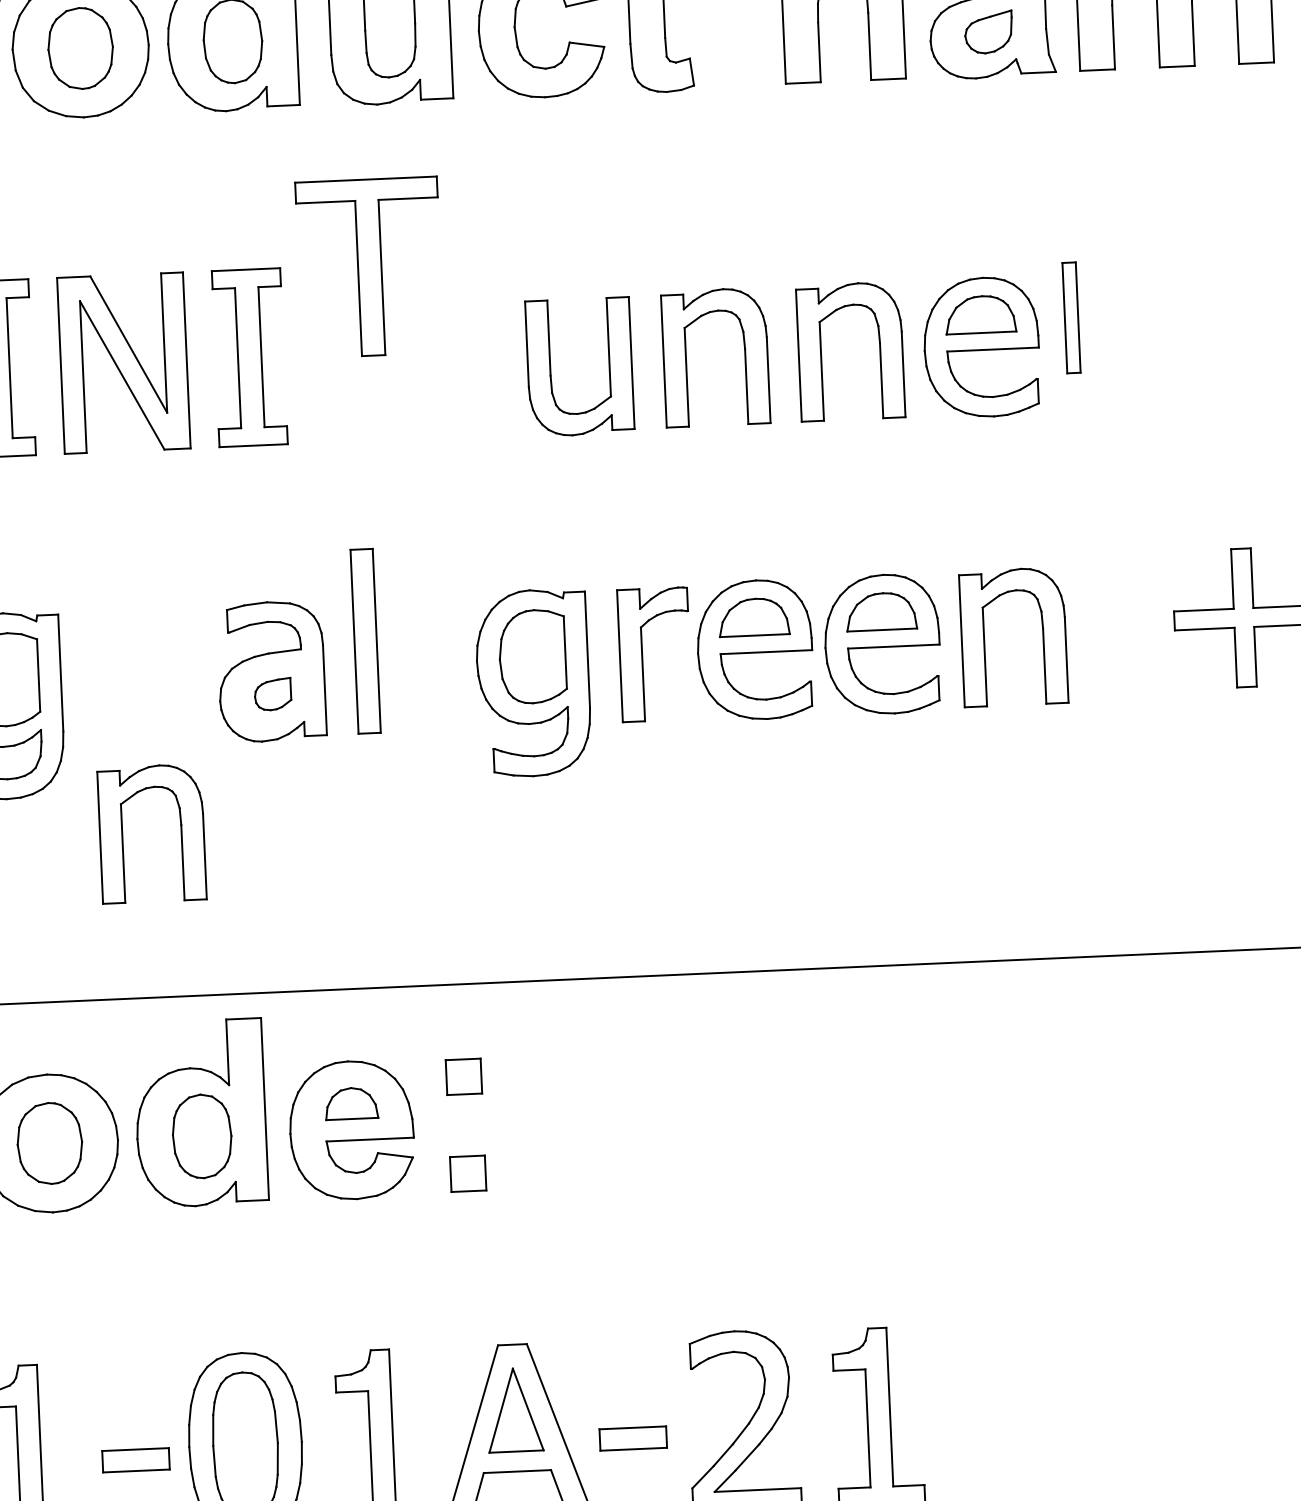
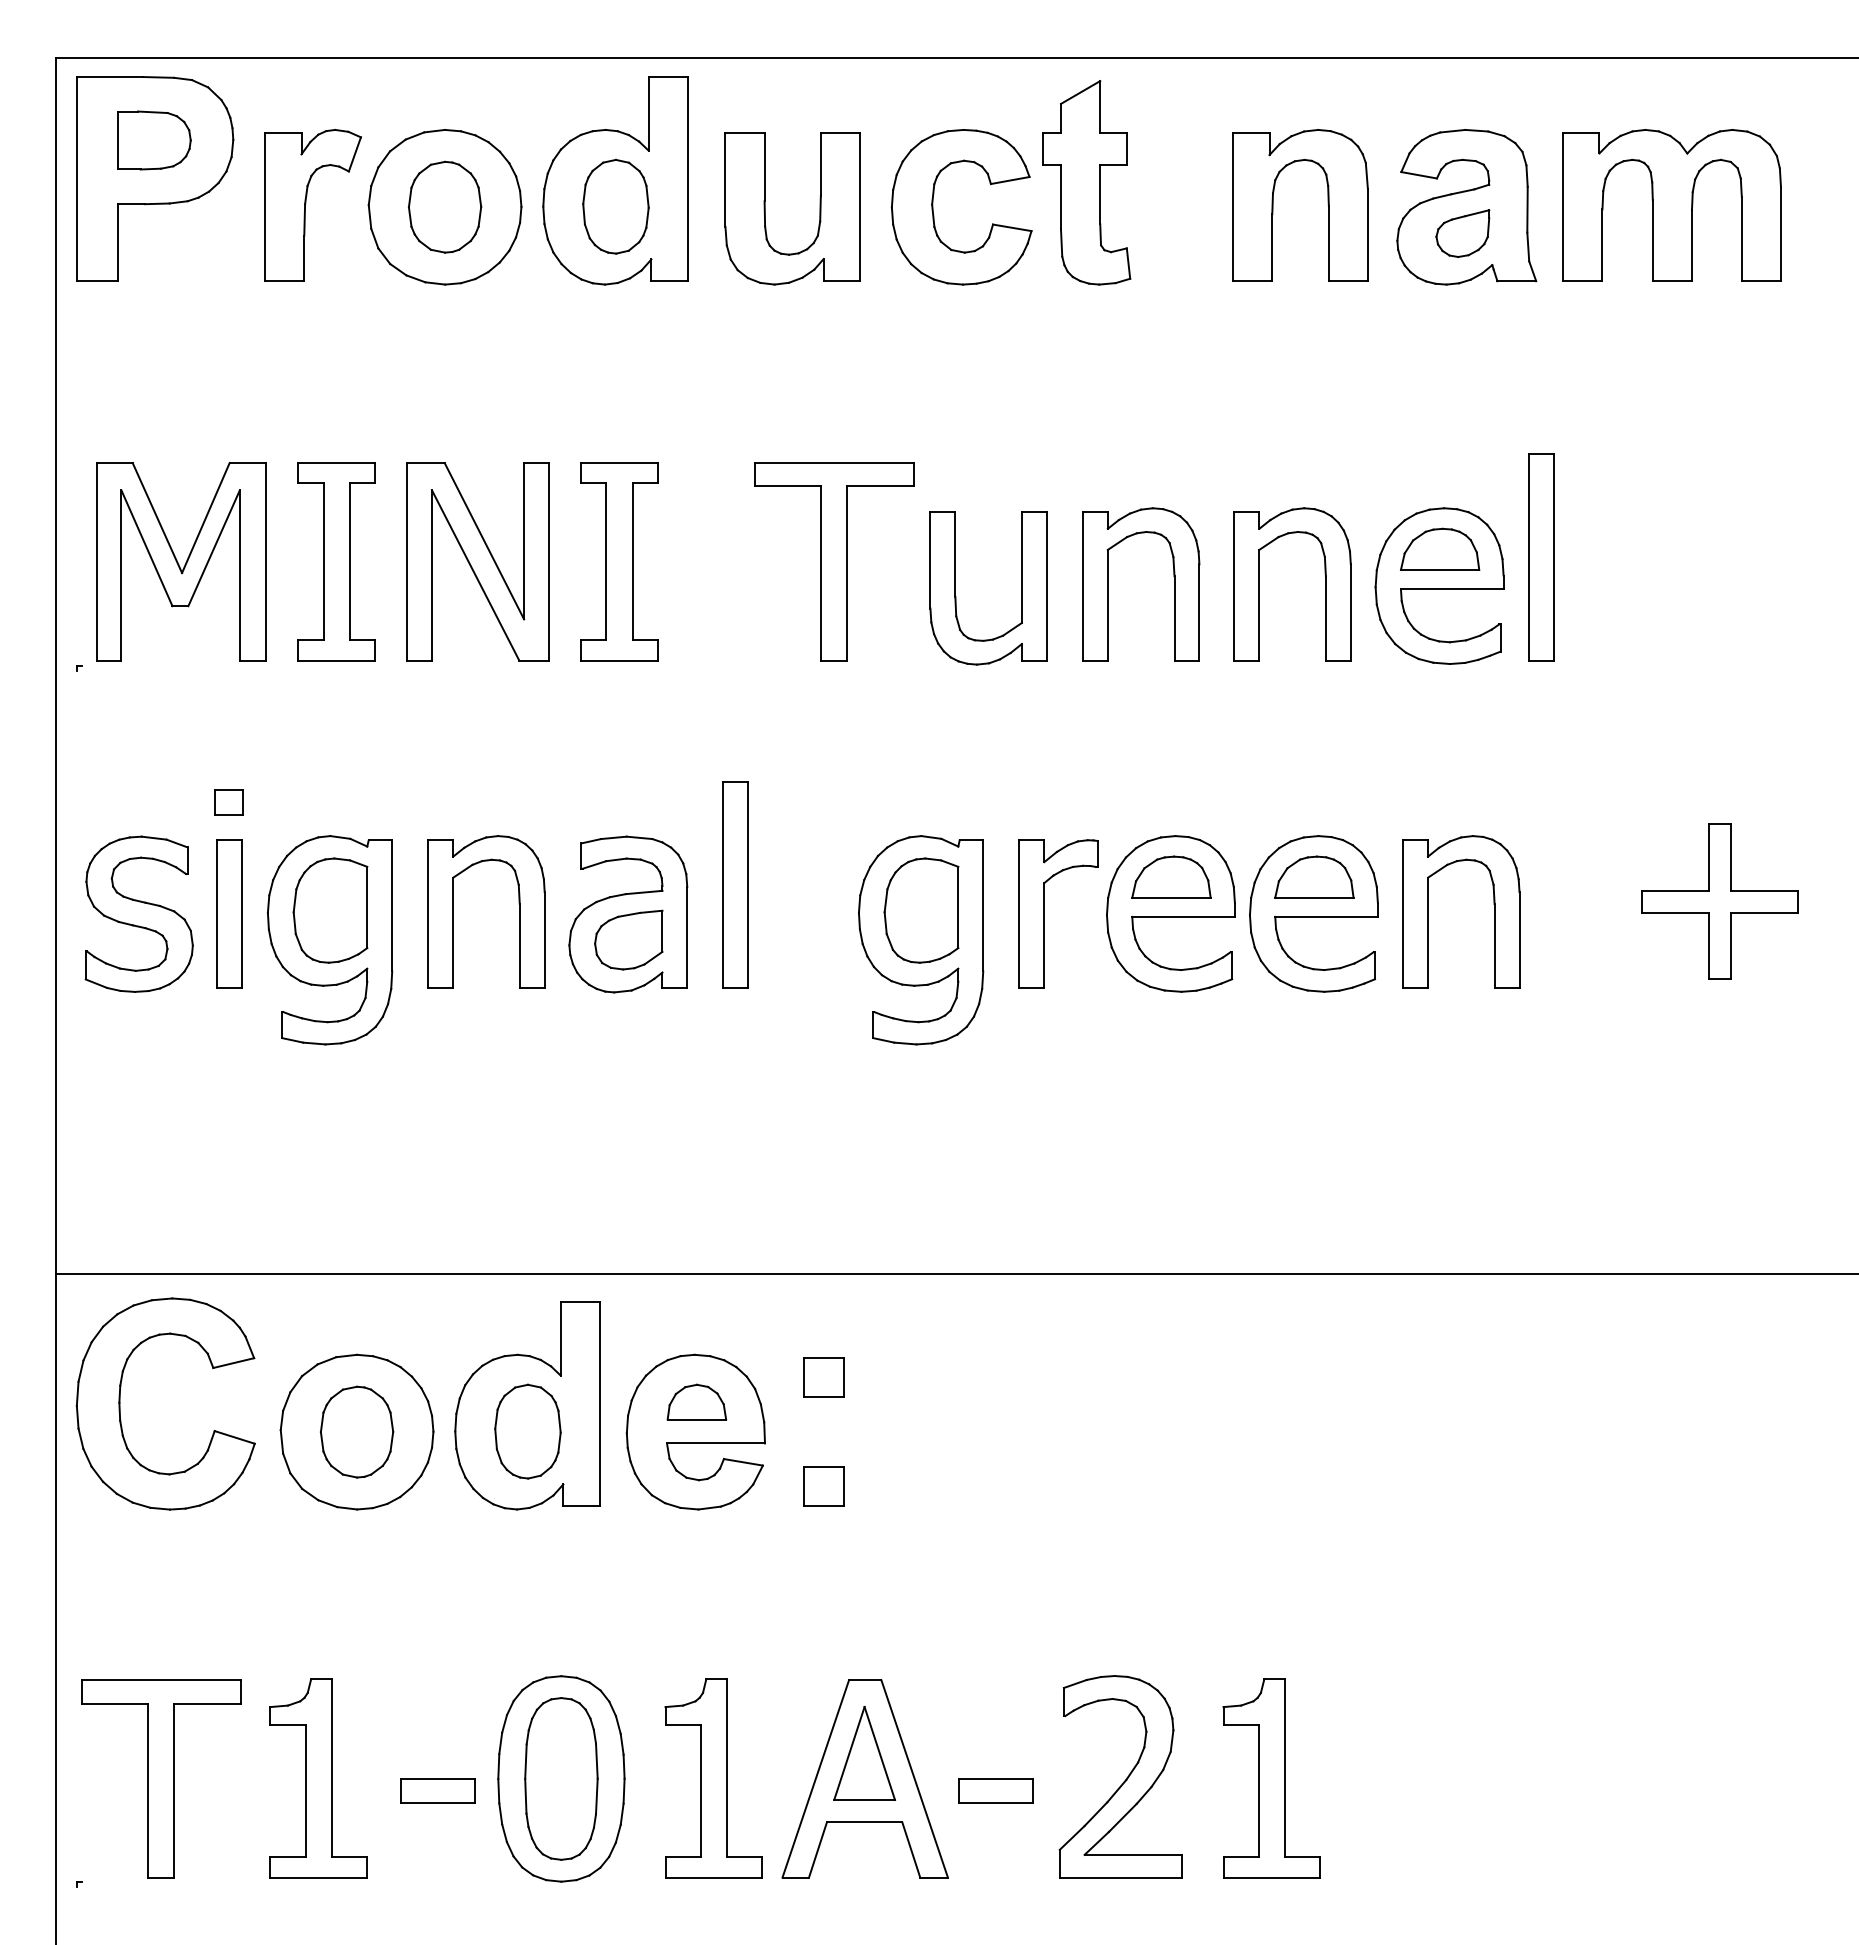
part: (370, 267) -> (834, 561), moved
part: (1071, 317) -> (1541, 557), size x1.67
part: (272, 693) -> (628, 939), size x1.67
part: (180, 825) -> (518, 904), moved

